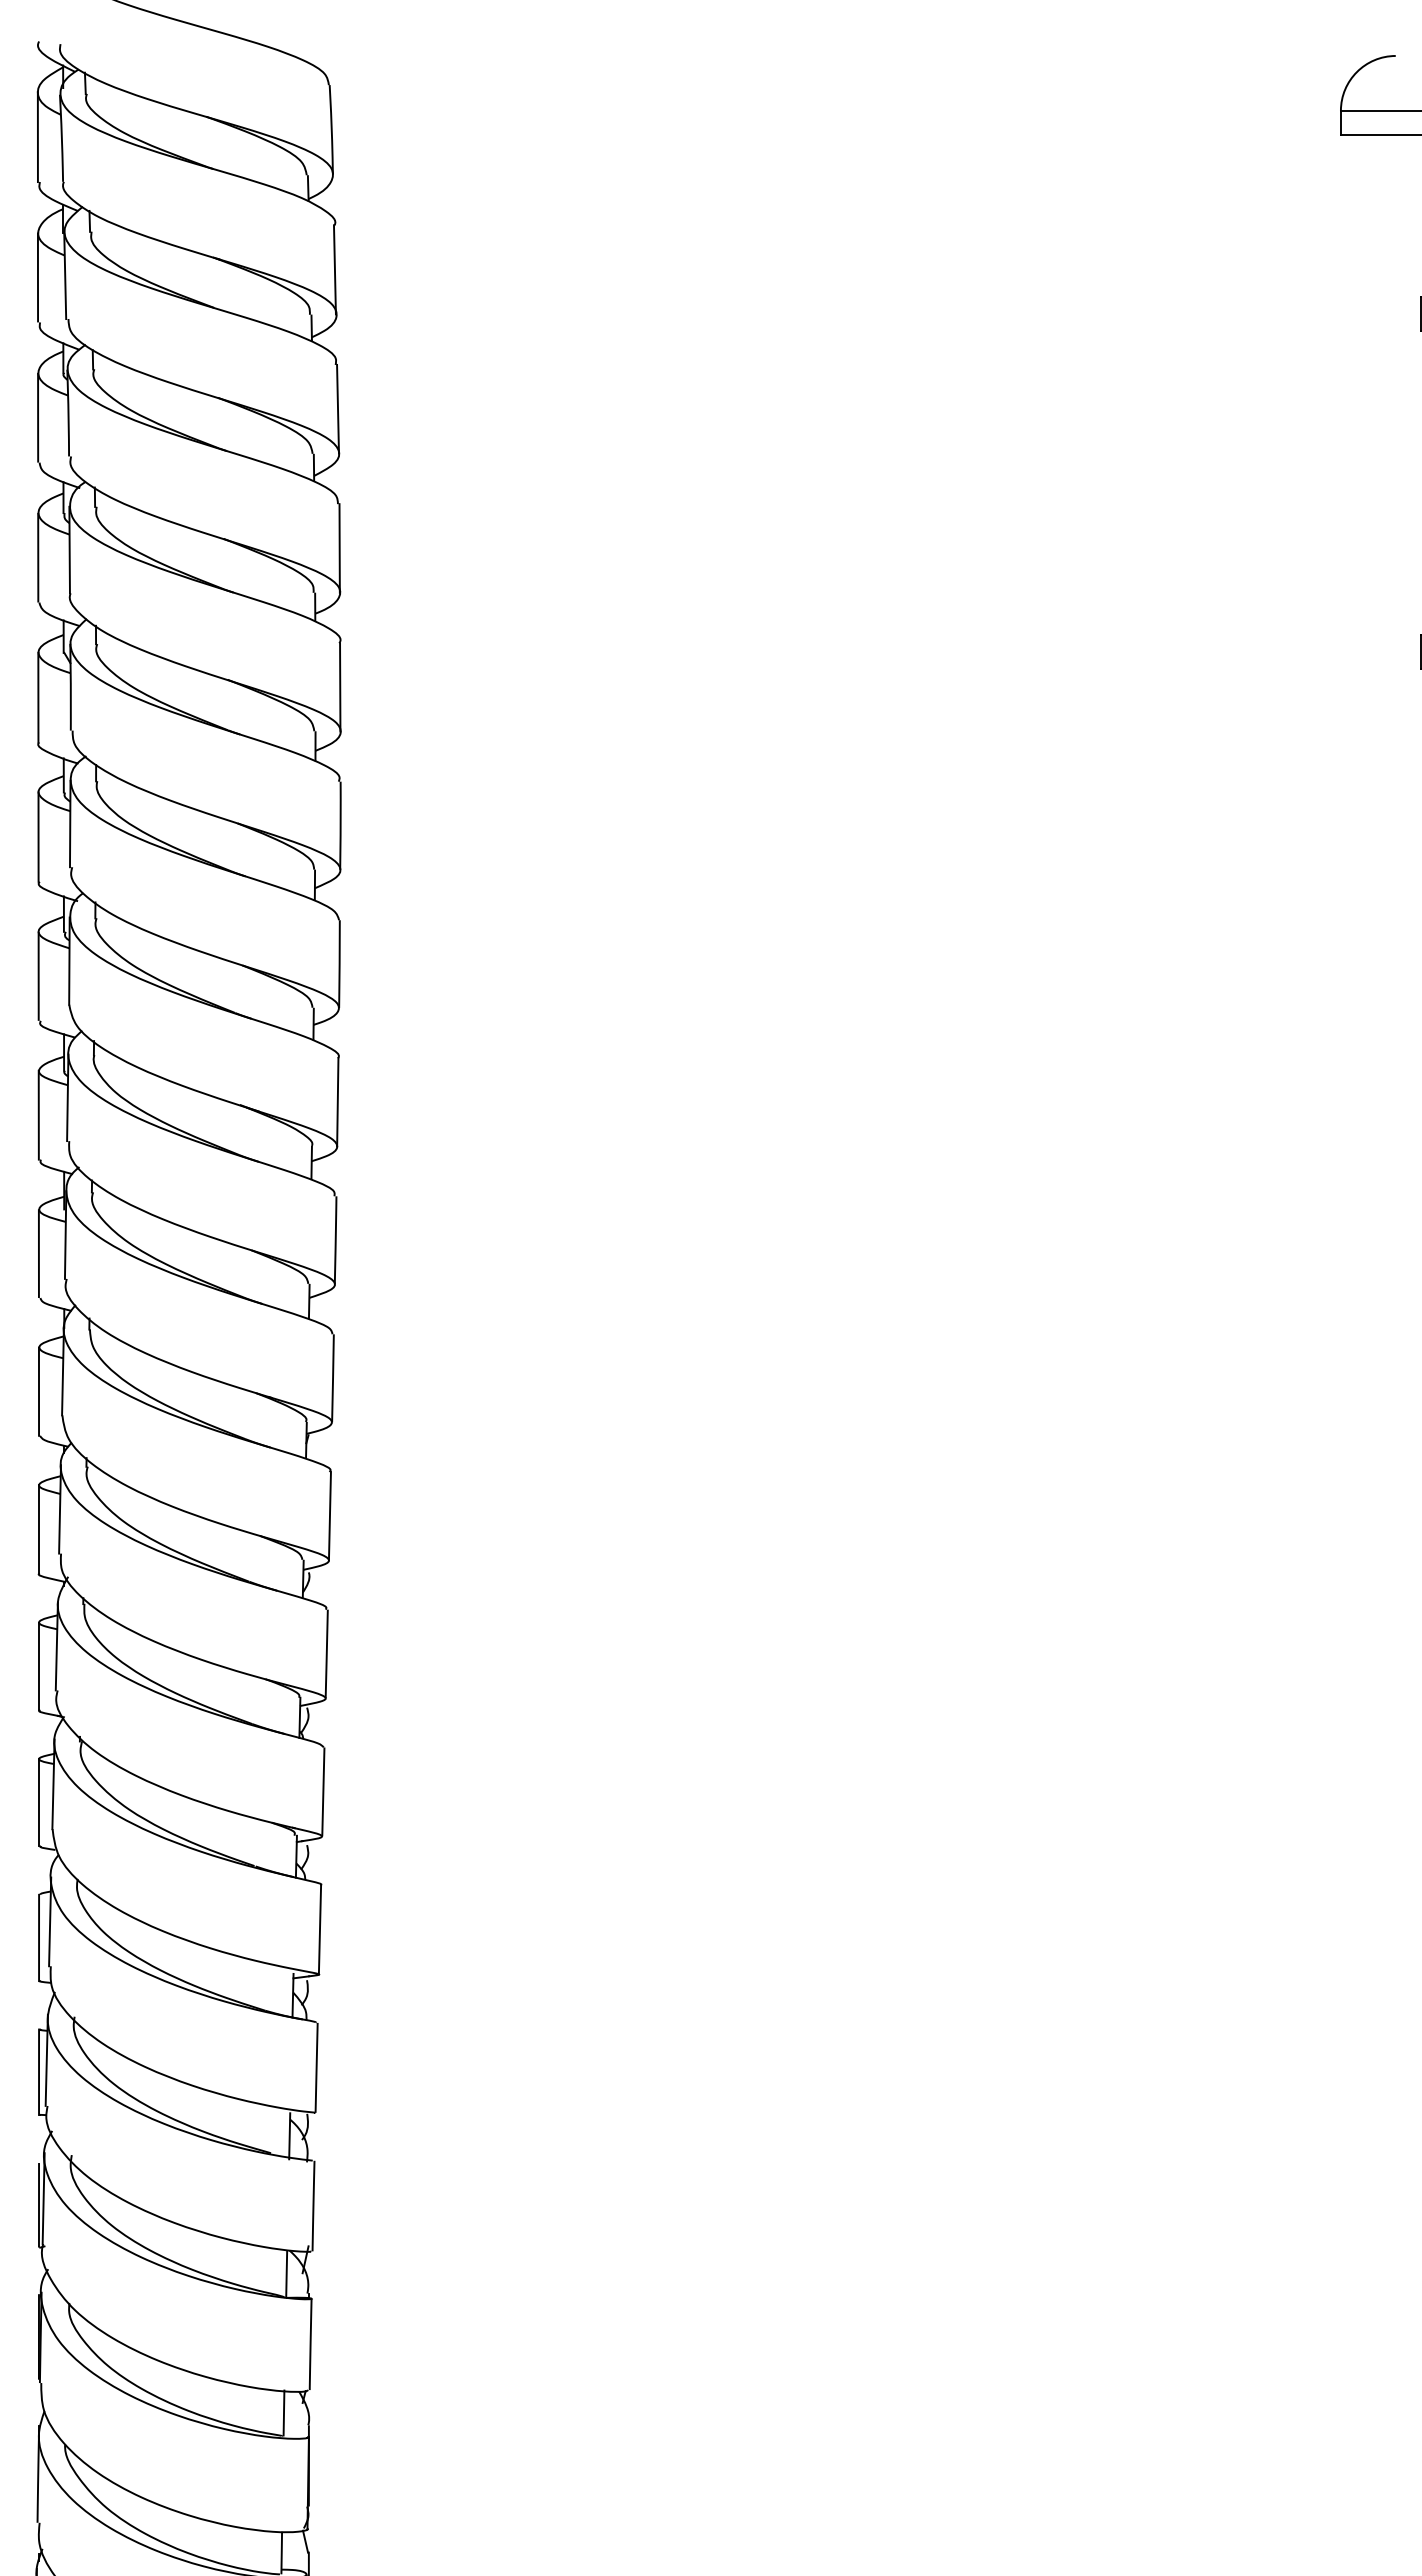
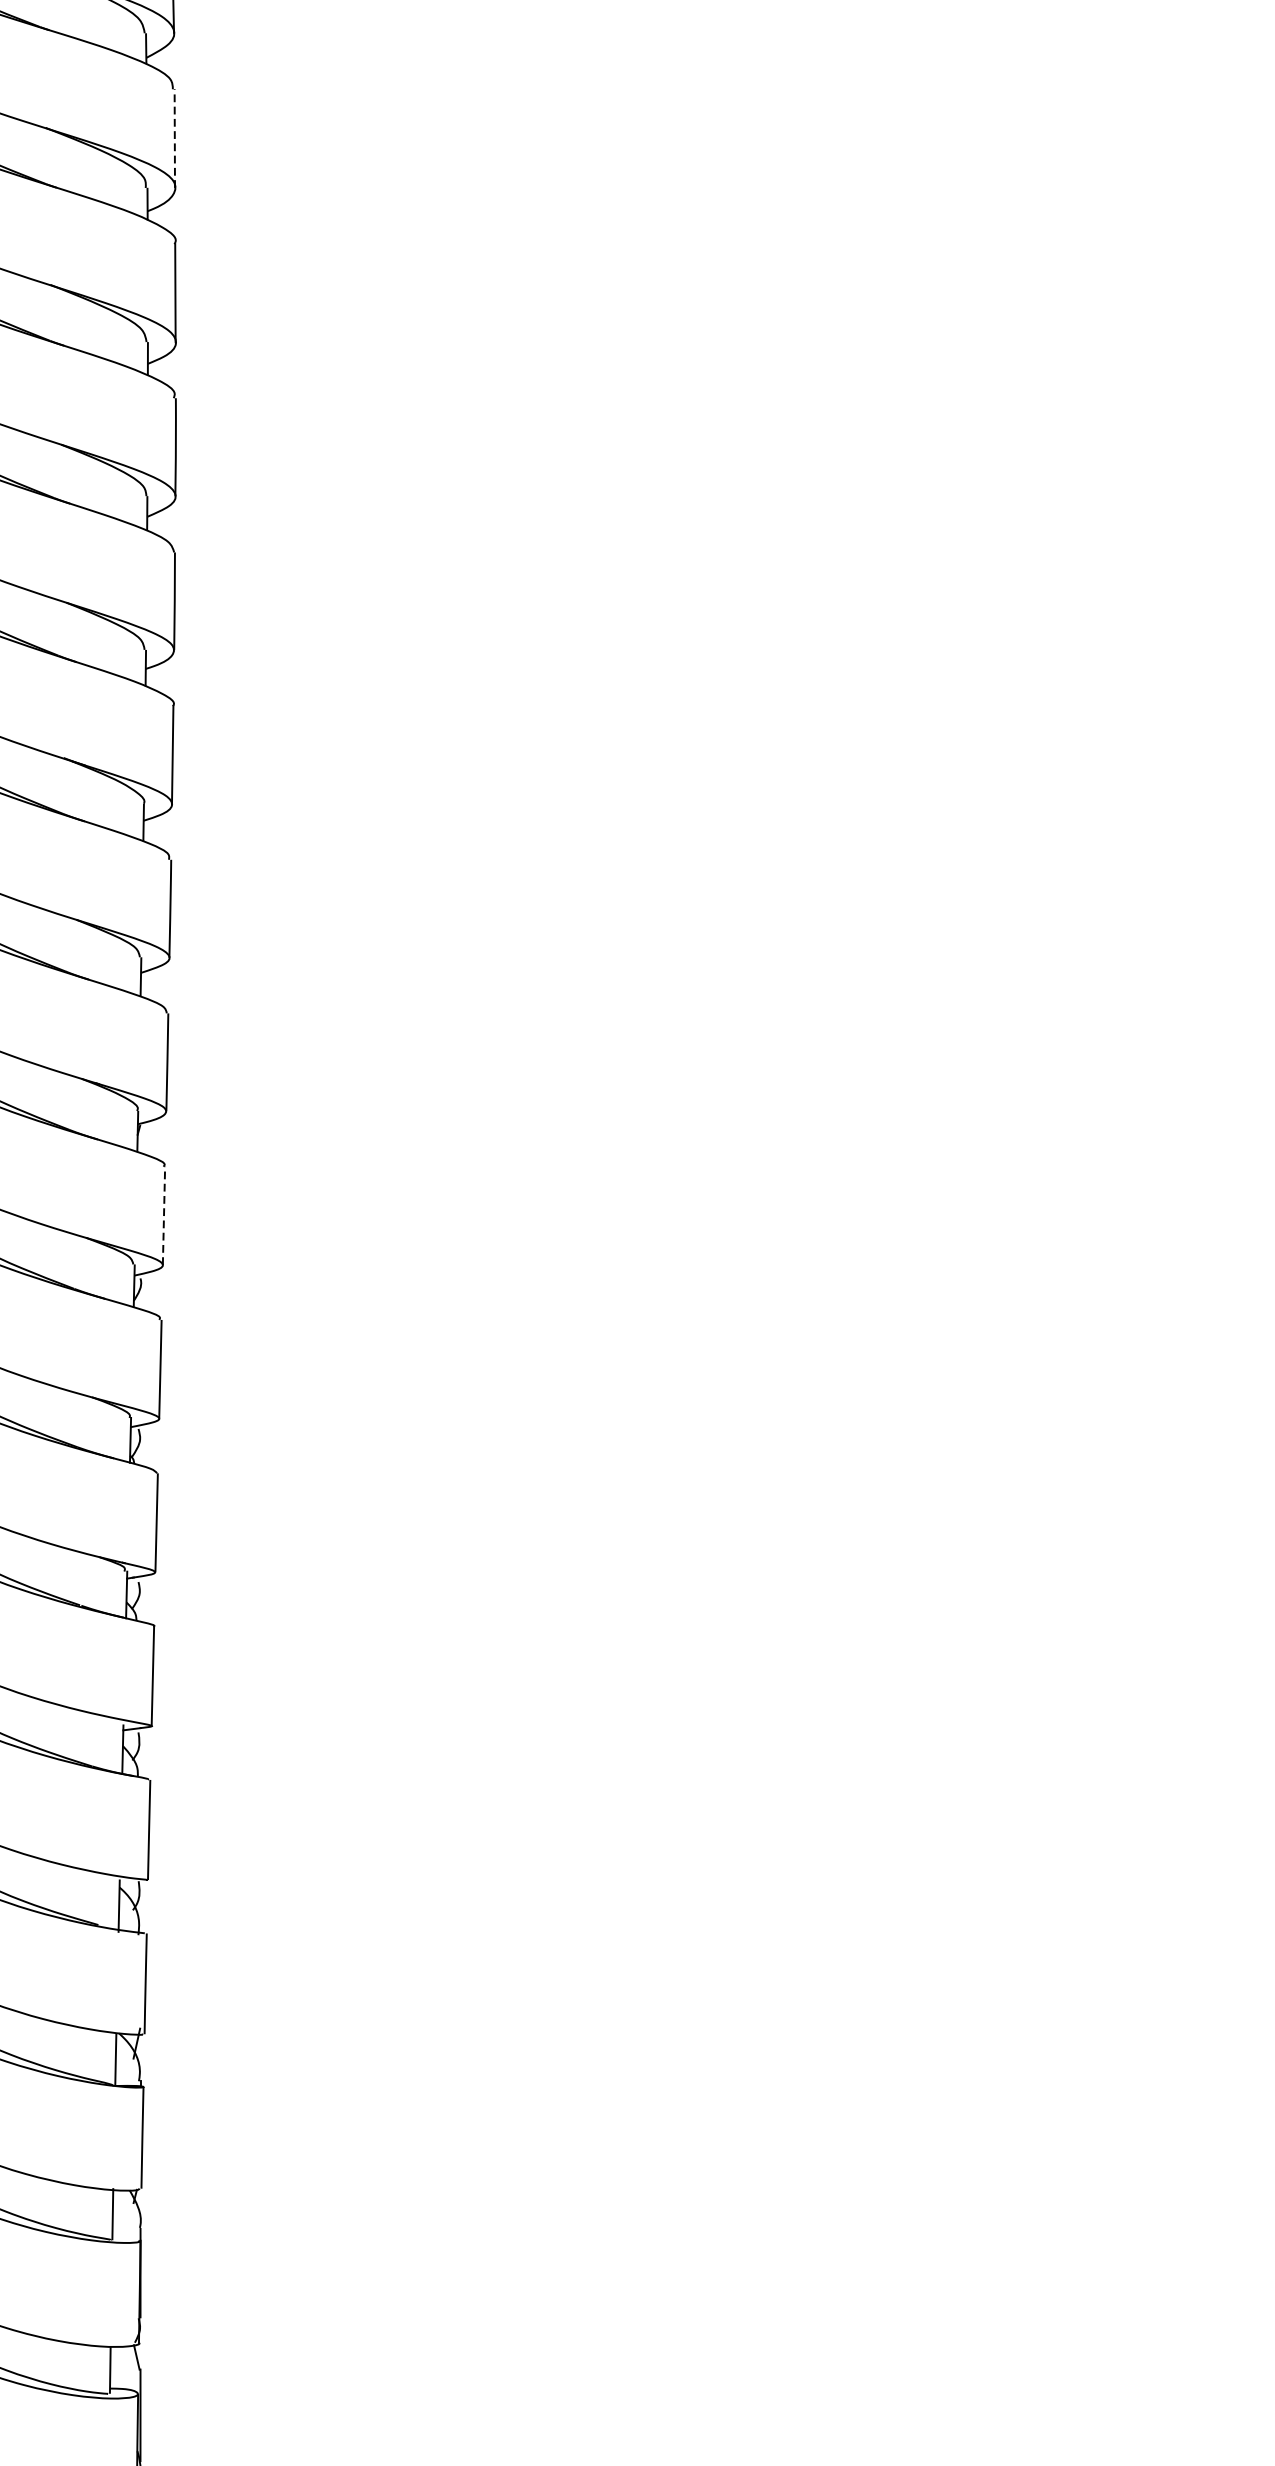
line: (339, 547) -> (174, 137), solid -> dashed
line: (329, 1515) -> (163, 1215), solid -> dashed

